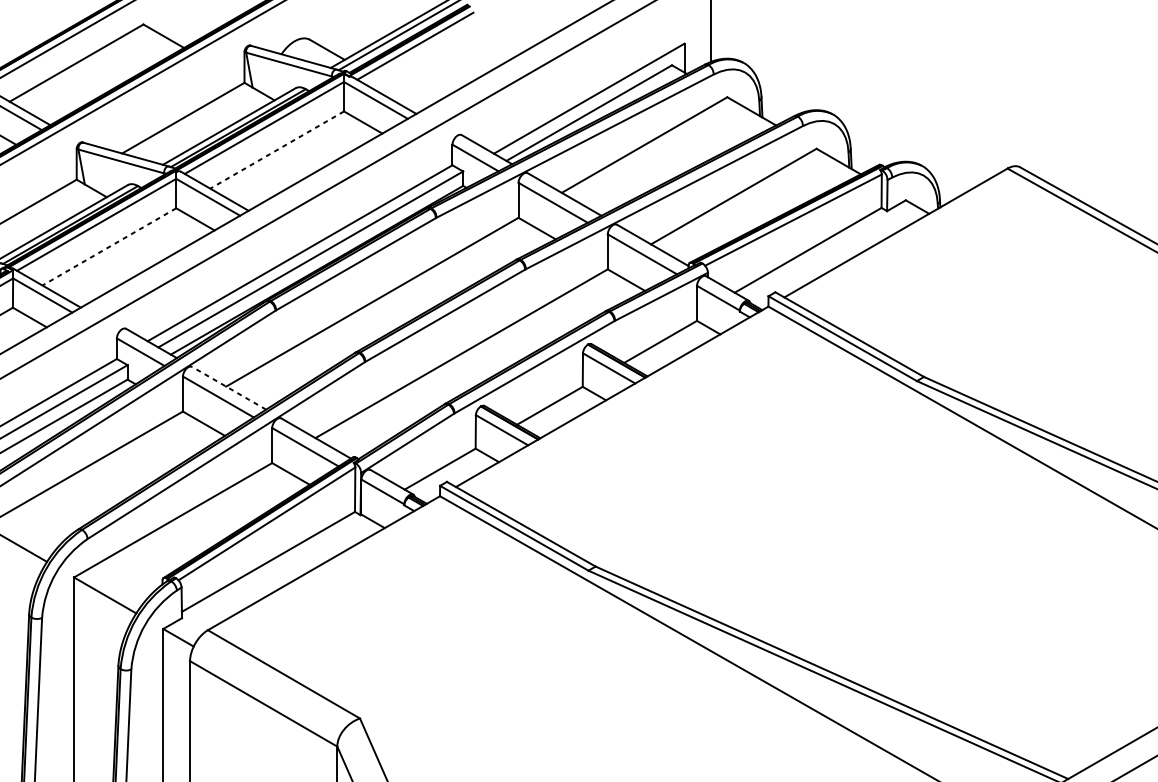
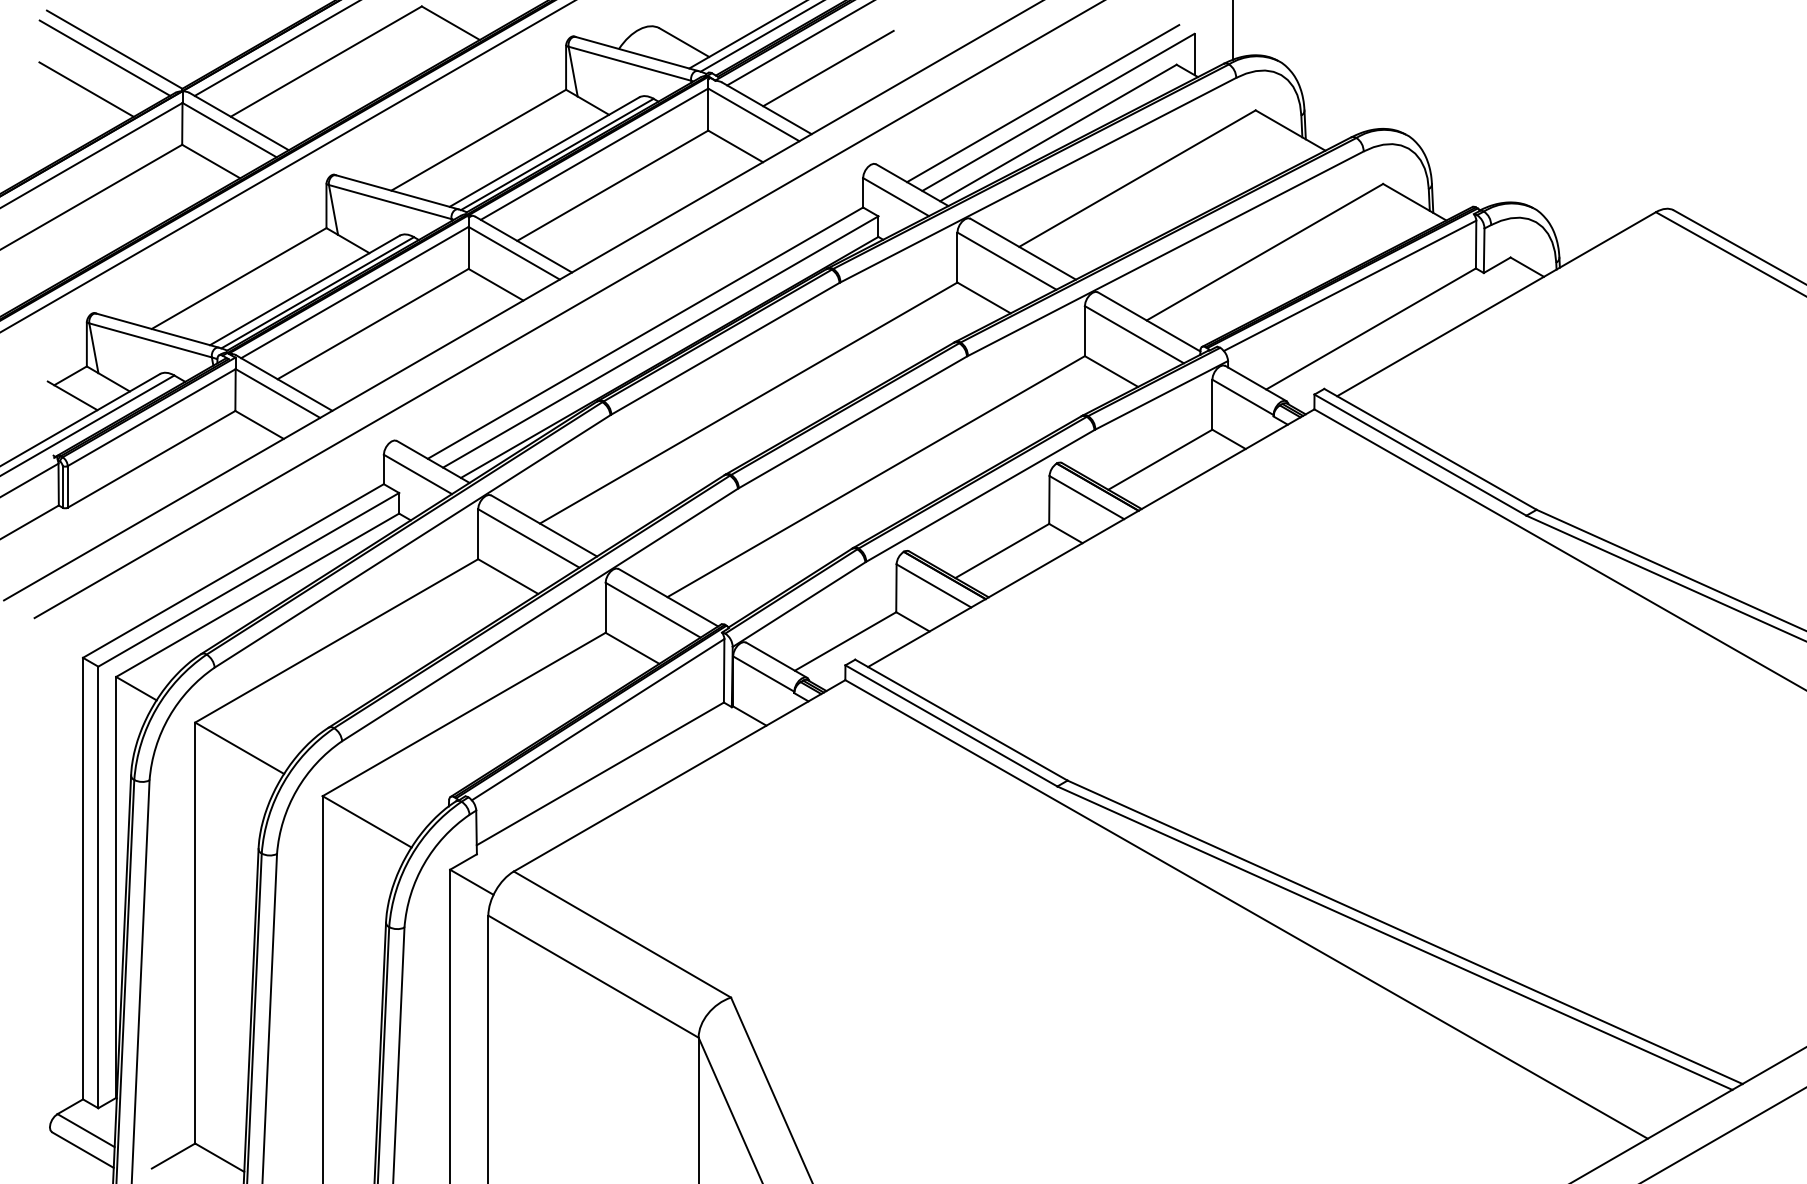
line: (428, 67) -> (828, 68), added
line: (578, 92) -> (1043, 103), added
line: (276, 150) -> (612, 186), dashed -> solid
line: (108, 247) -> (372, 324), dashed -> solid
line: (228, 387) -> (543, 525), dashed -> solid

